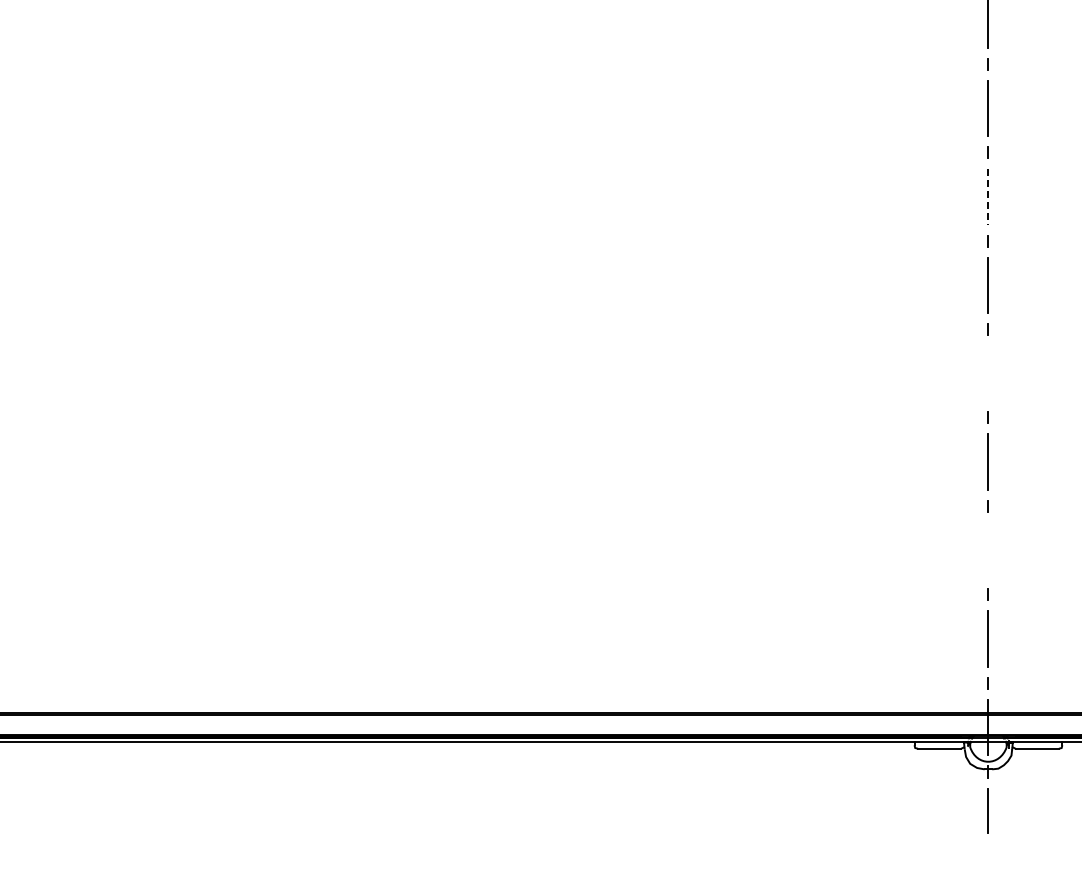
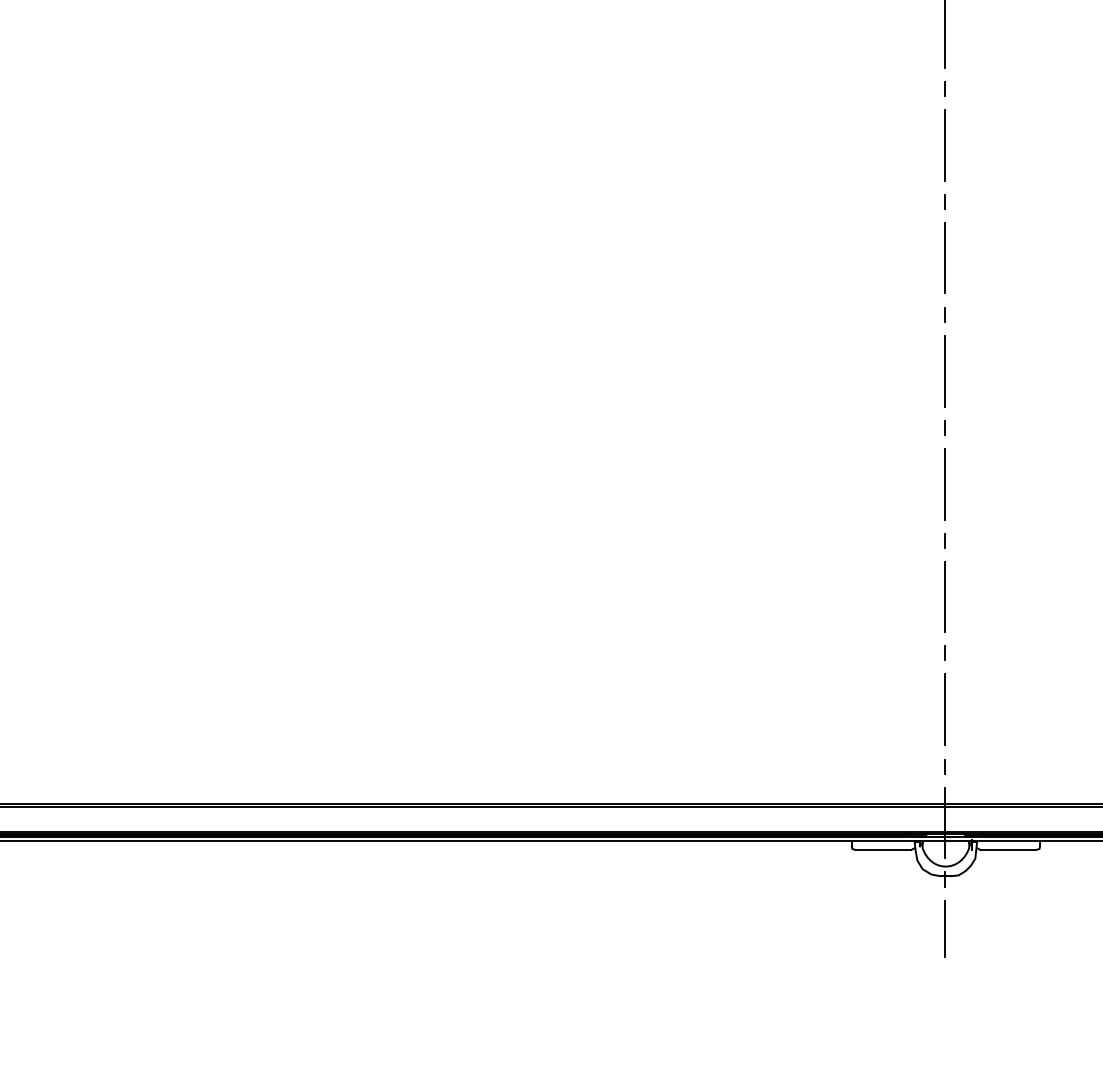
line: (988, 196) -> (945, 144), dashed -> solid
line: (988, 373) -> (945, 370), added
line: (988, 550) -> (945, 596), added

